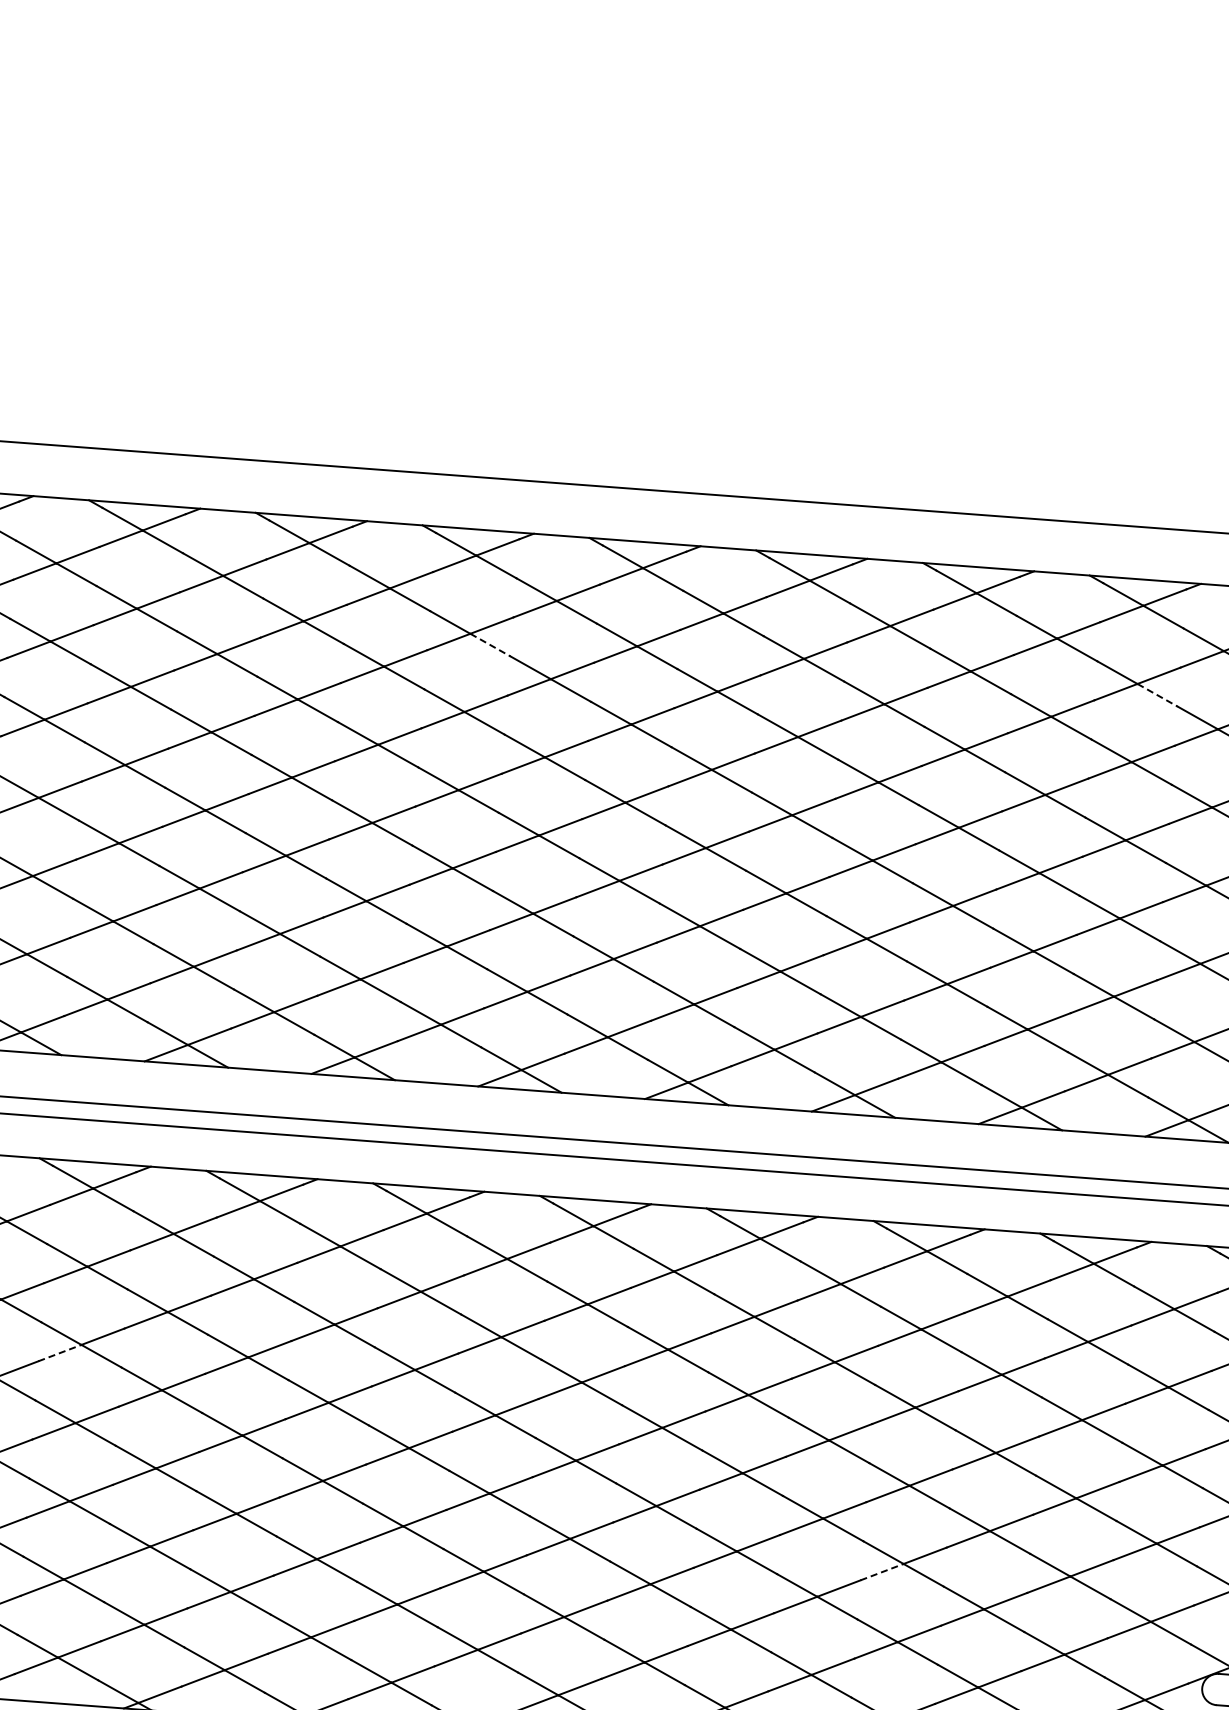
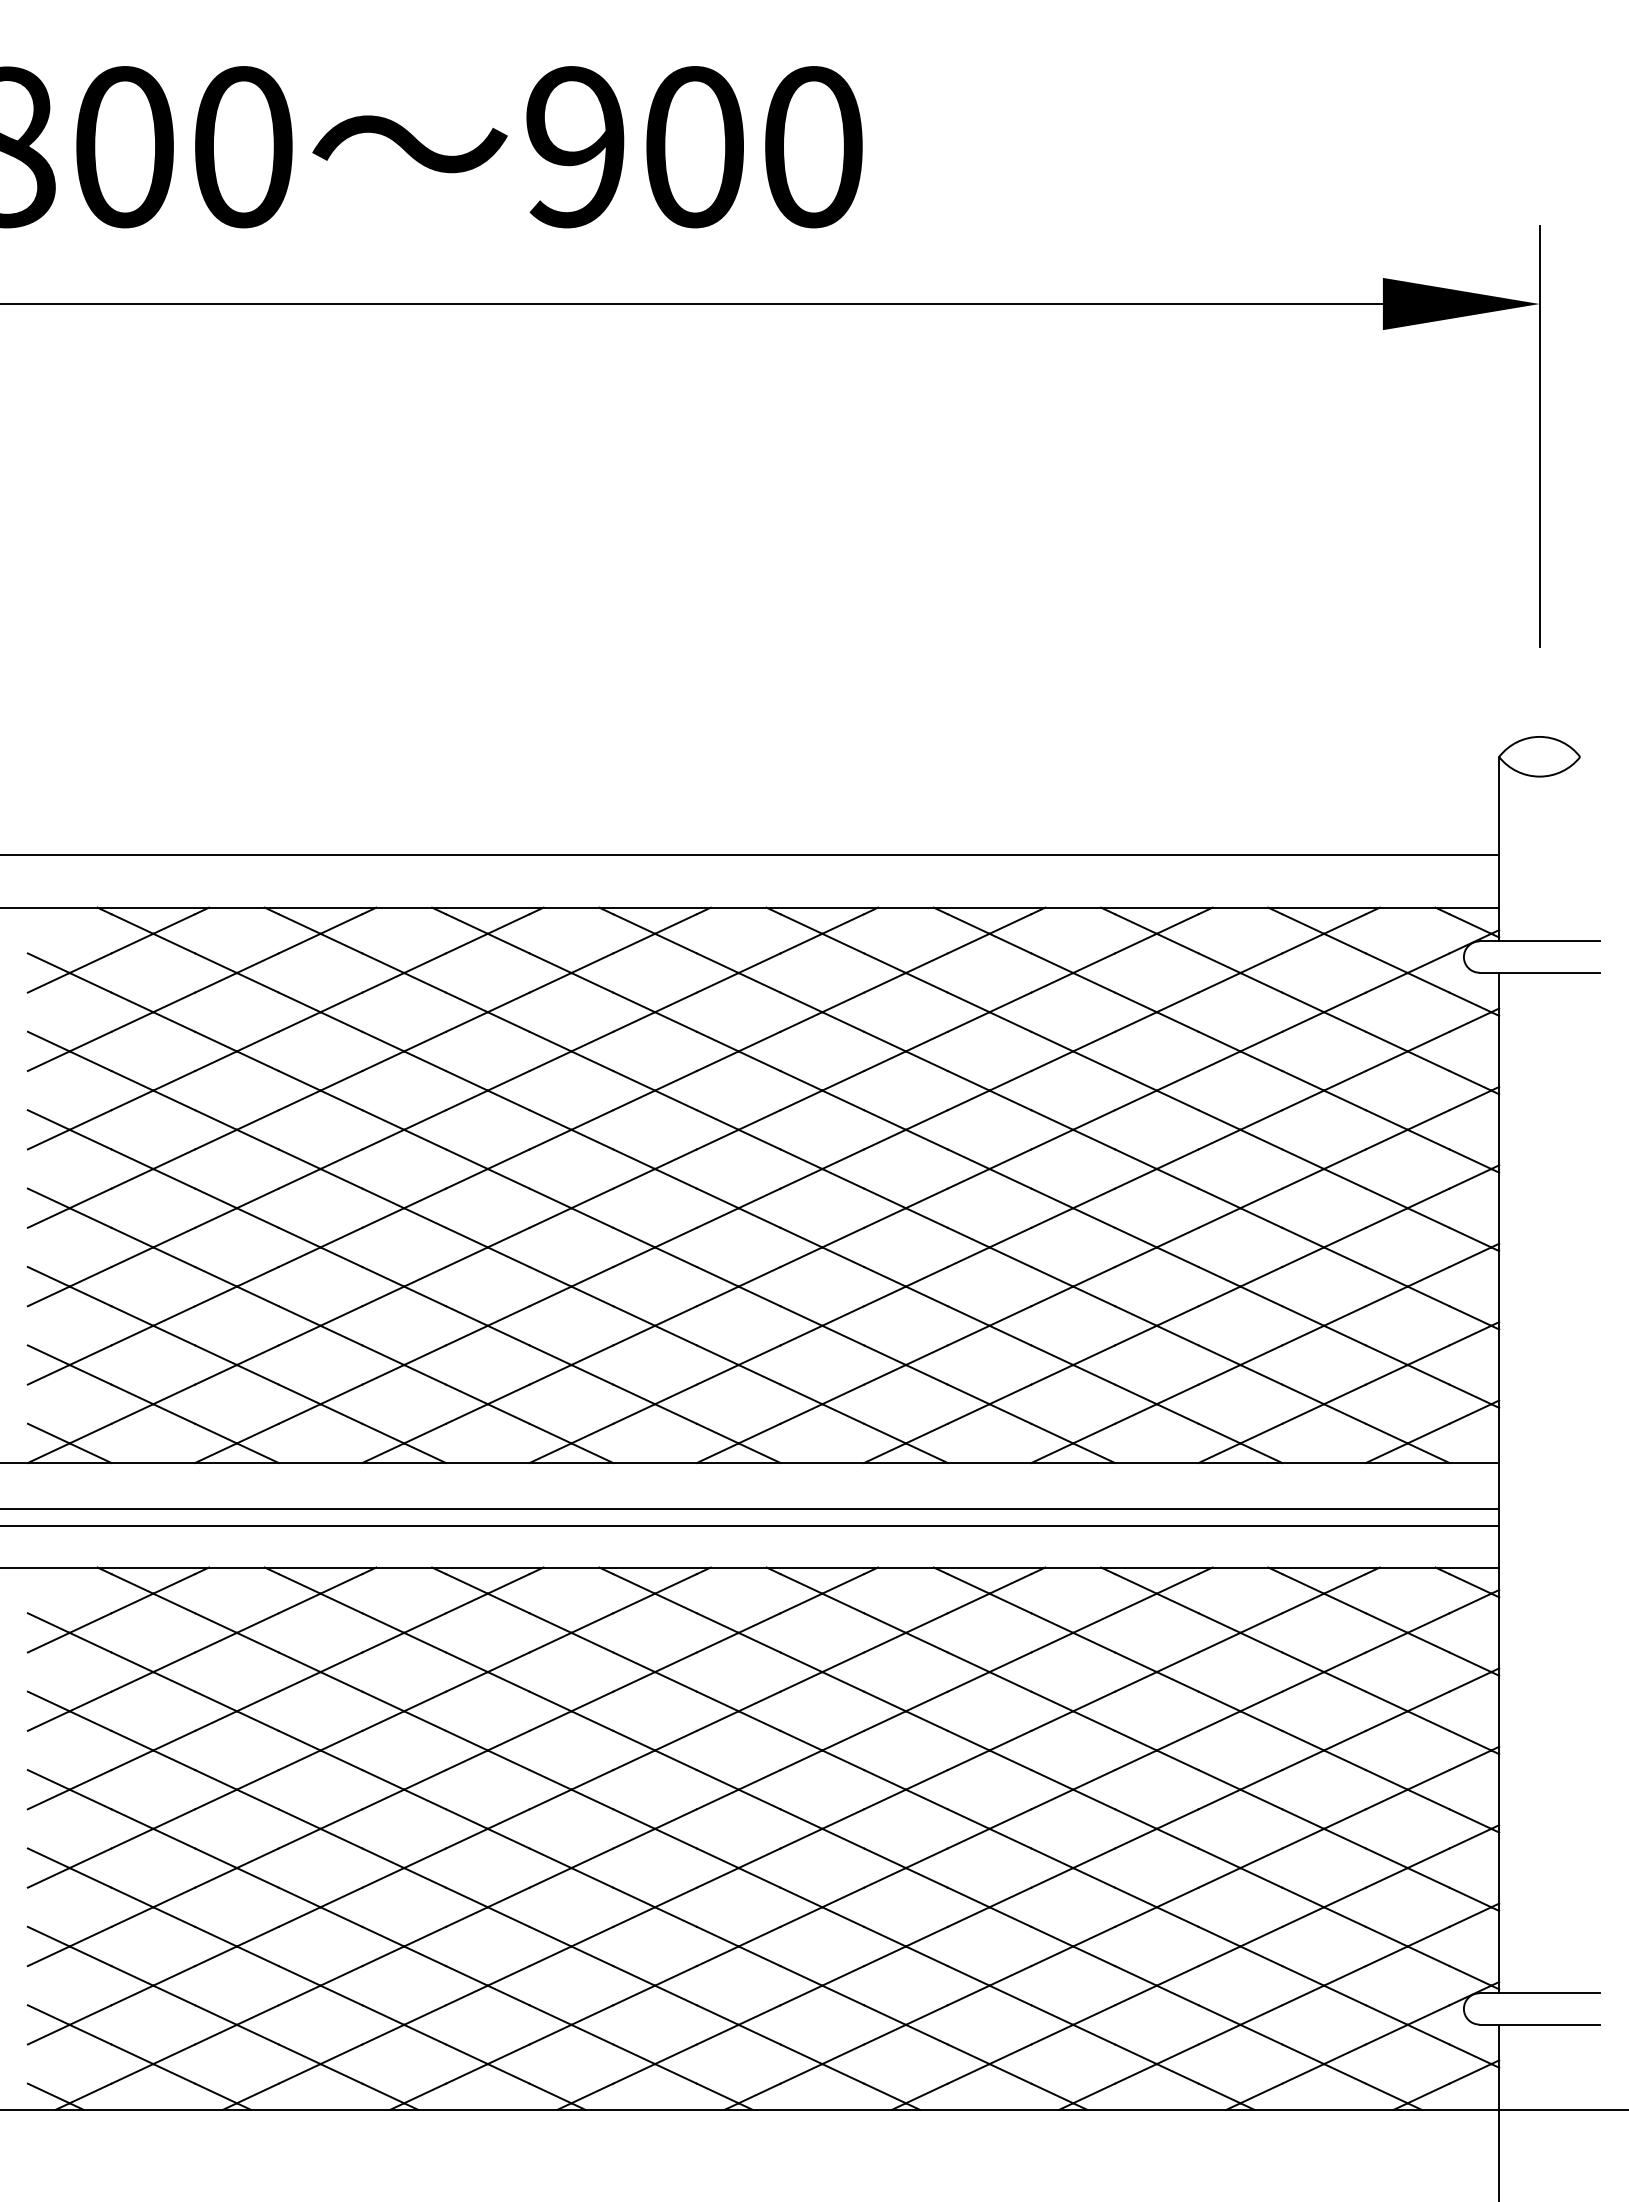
line: (490, 645) -> (676, 1022), dashed -> solid
line: (1158, 695) -> (1345, 1022), dashed -> solid
line: (60, 1353) -> (300, 1760), dashed -> solid
line: (882, 1571) -> (1136, 1916), dashed -> solid

